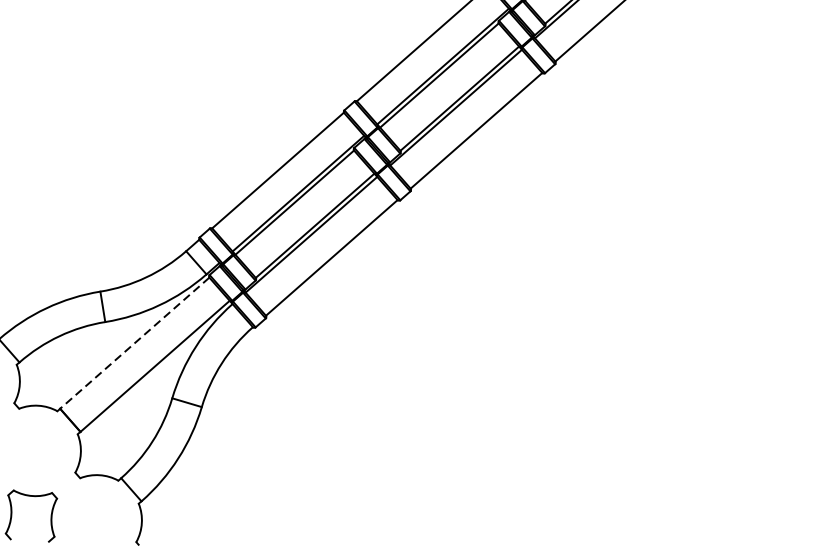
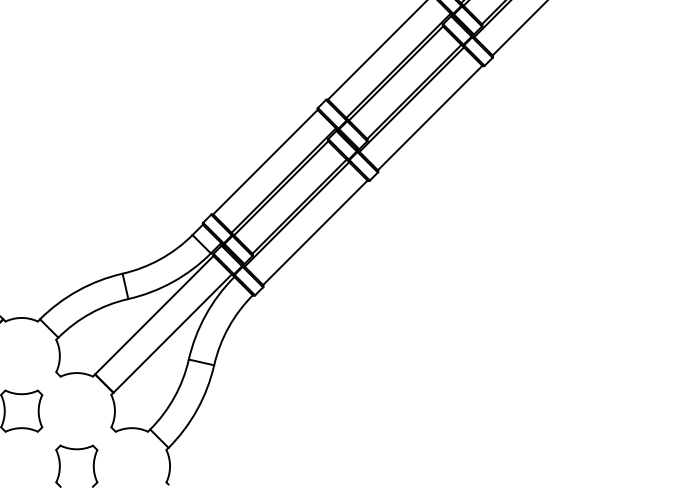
line: (134, 343) -> (154, 315), dashed -> solid

